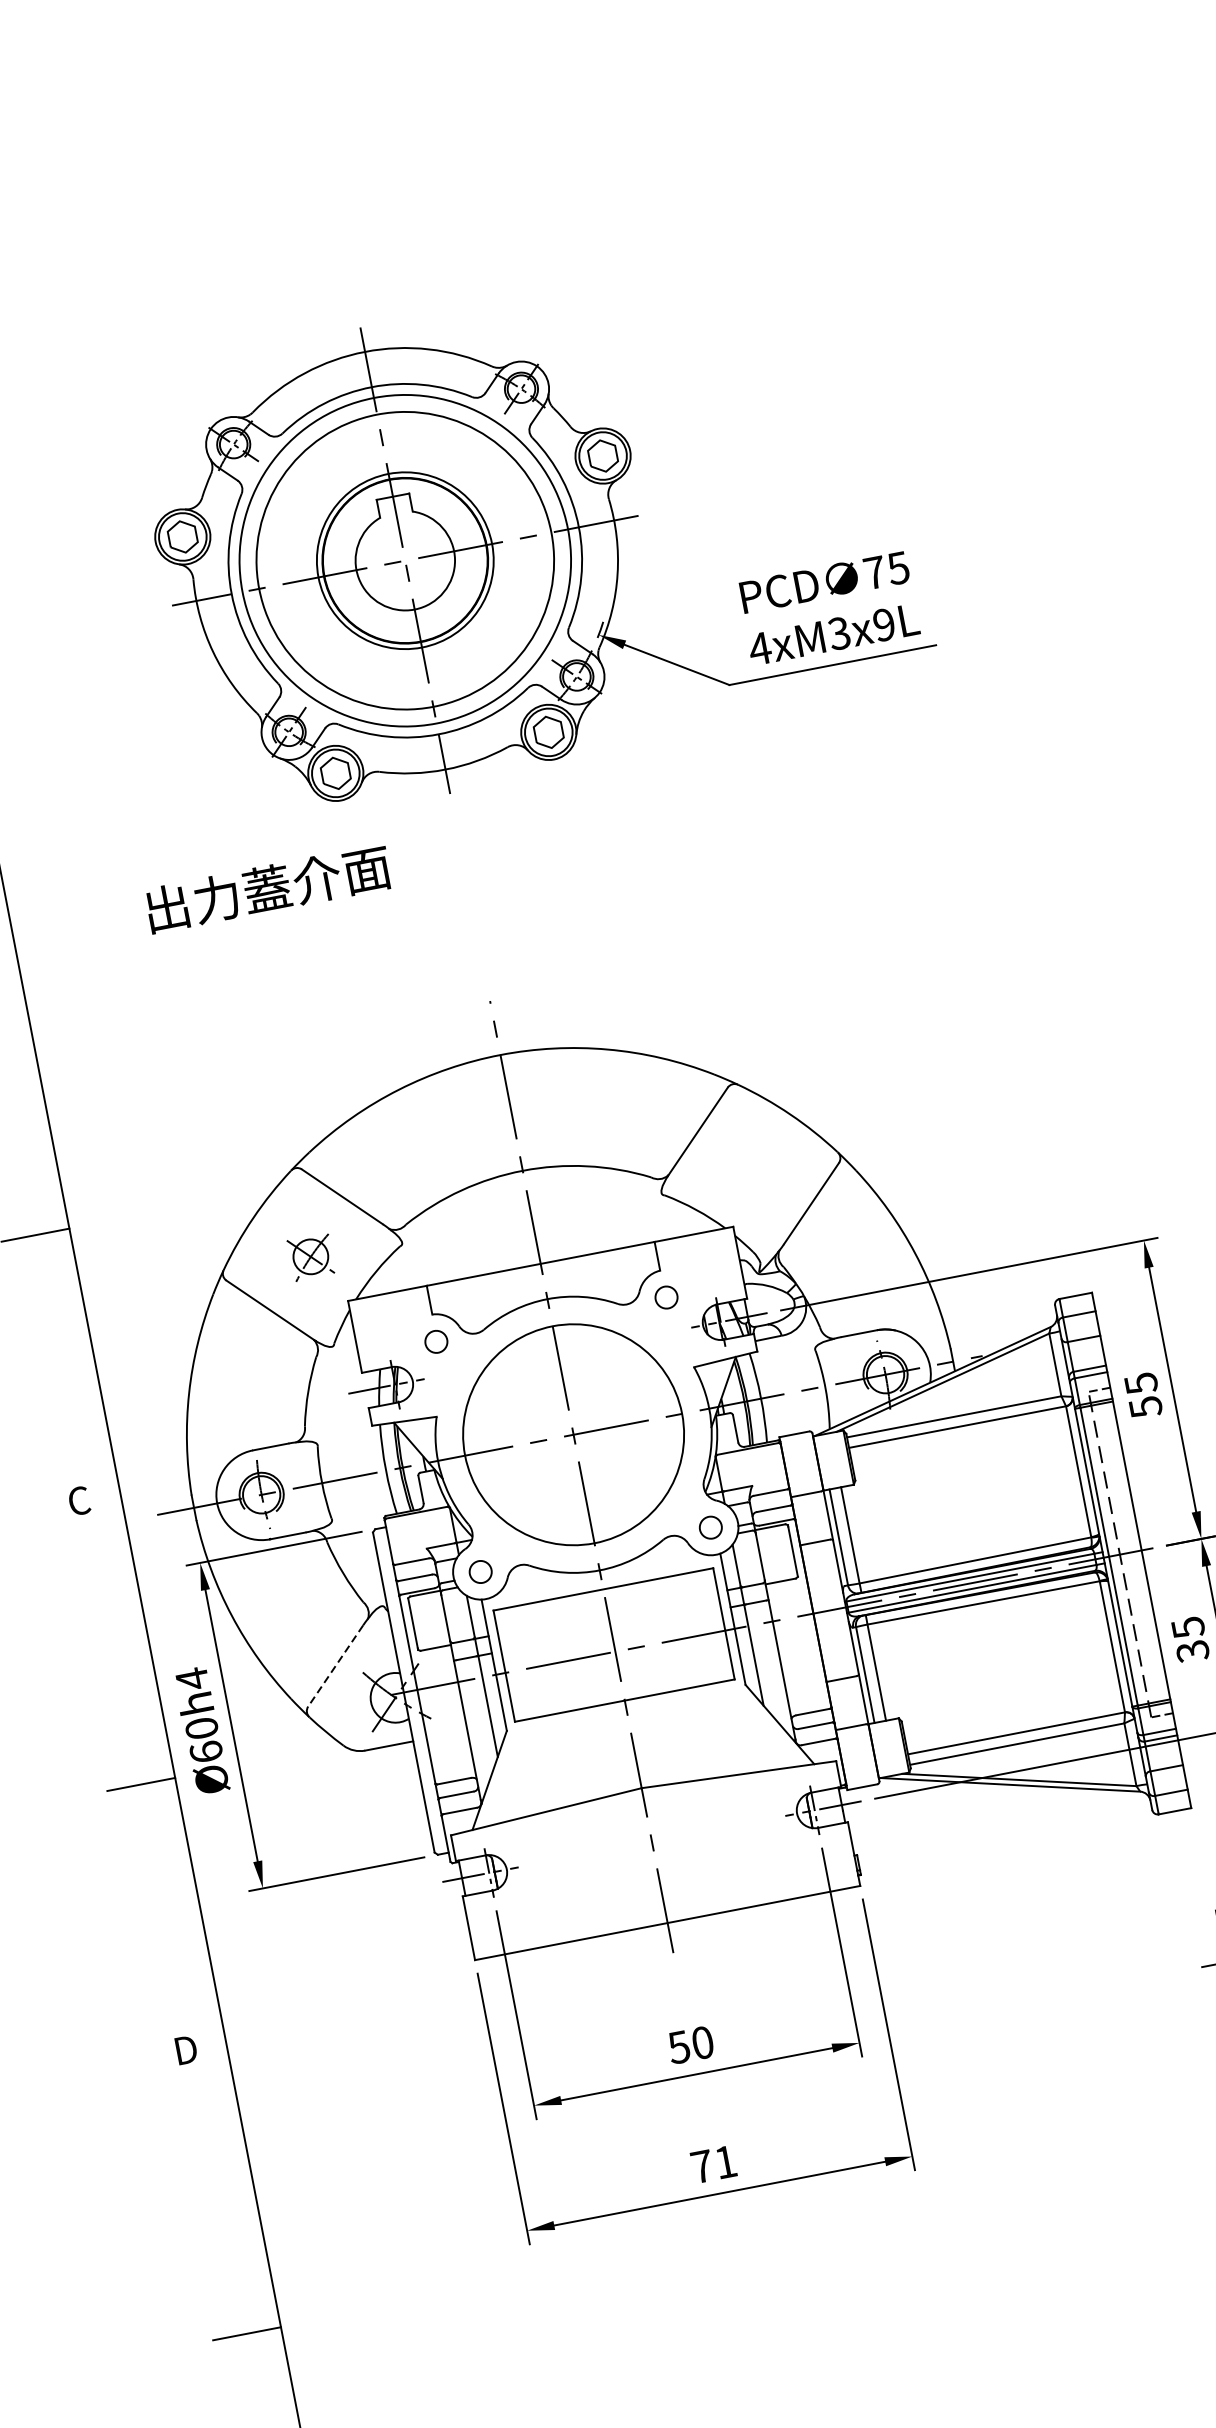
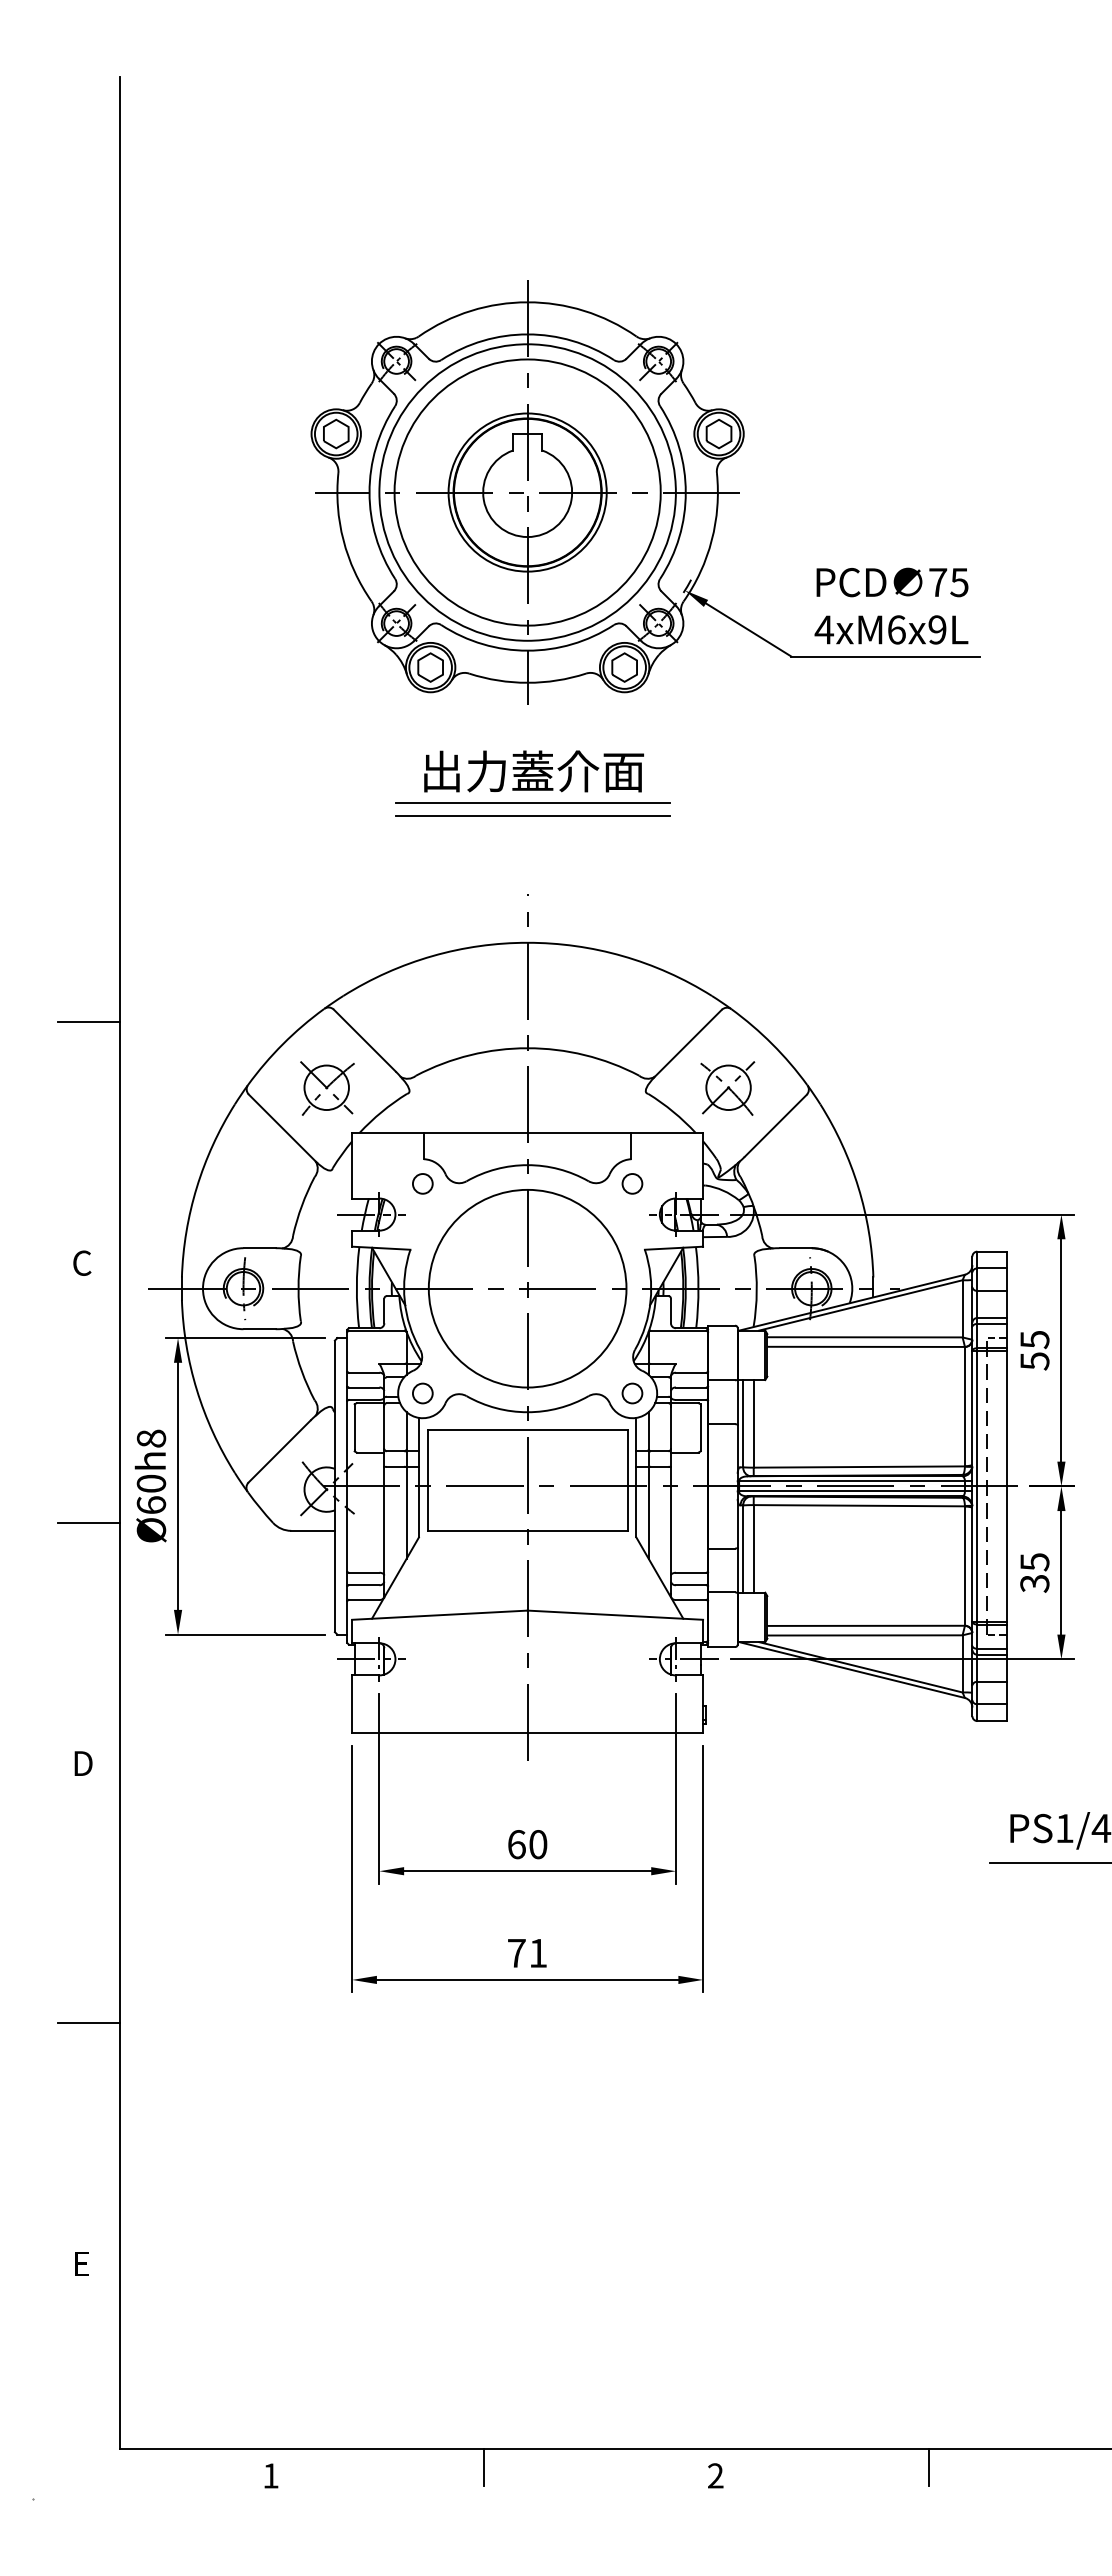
text: (839, 633) -> (896, 629), 4xM3x9L -> 4xM6x9L
text: (267, 888) -> (533, 771), moved
line: (476, 899) -> (532, 802), added
line: (478, 914) -> (532, 815), added
part: (750, 1172) -> (727, 1088), added
part: (311, 1257) -> (327, 1088), size x1.43
line: (335, 1665) -> (279, 1451), dashed -> solid
text: (192, 1678) -> (151, 1438), Ø60h4 -> Ø60h8
text: (678, 2047) -> (516, 1844), 50 -> 60

